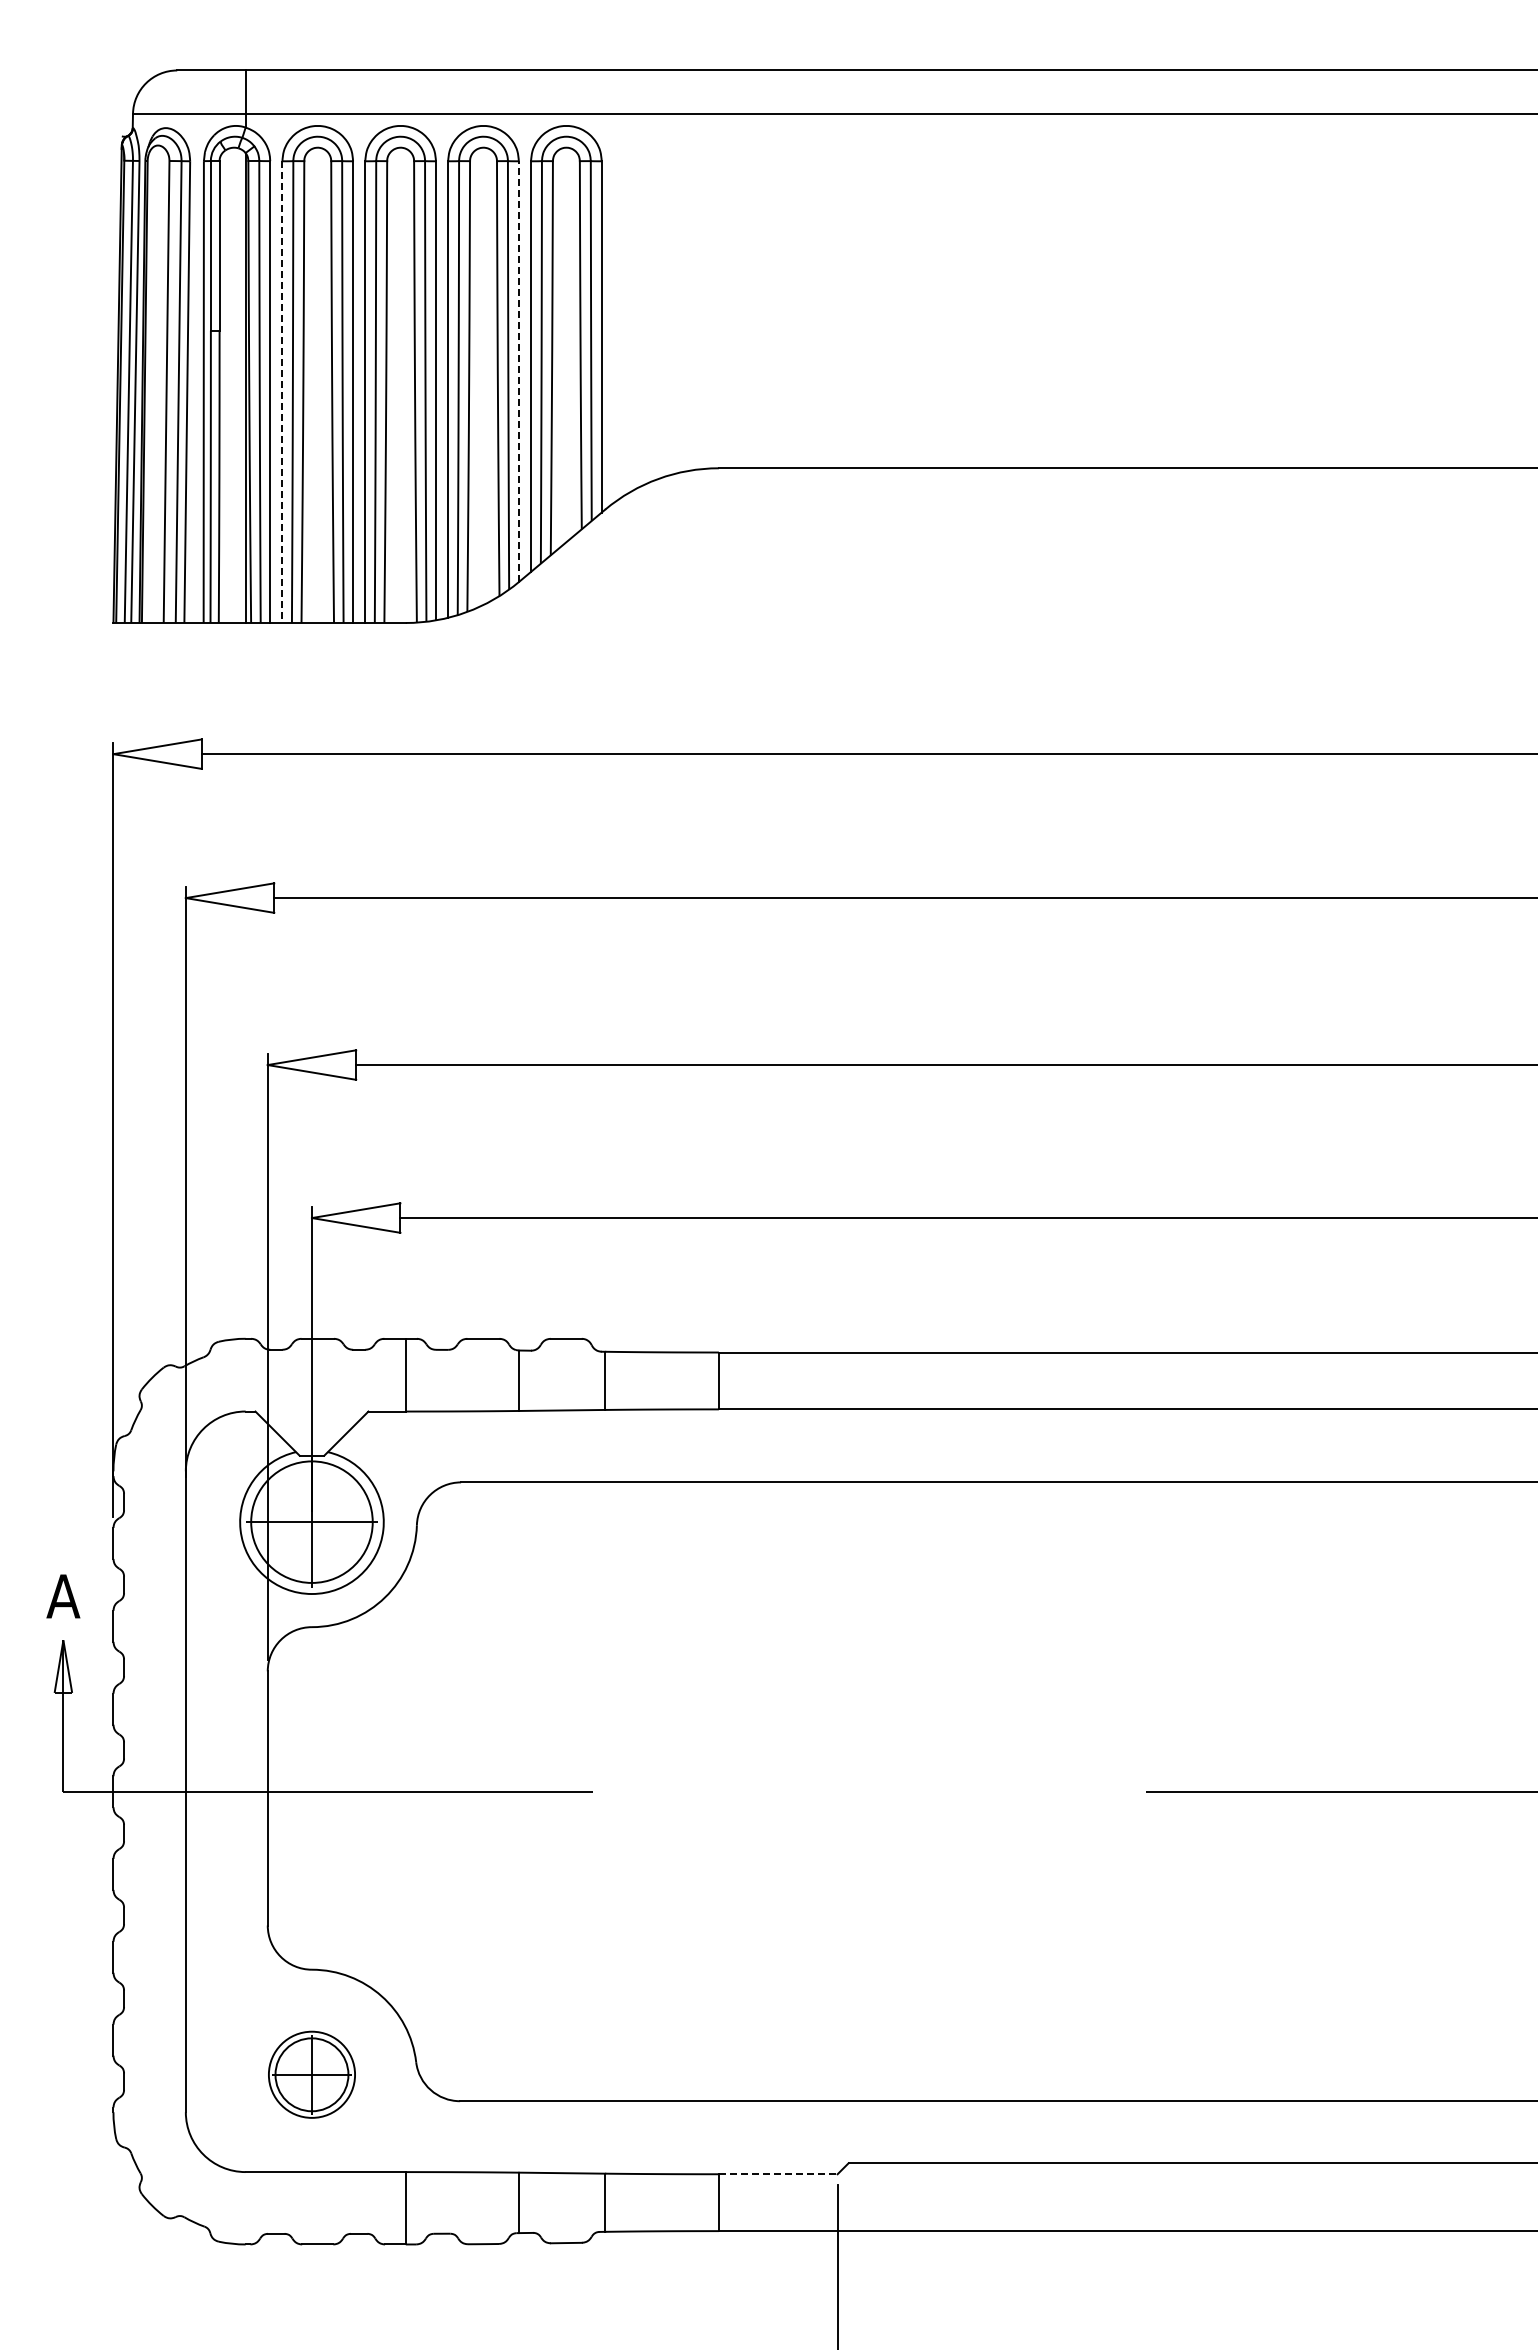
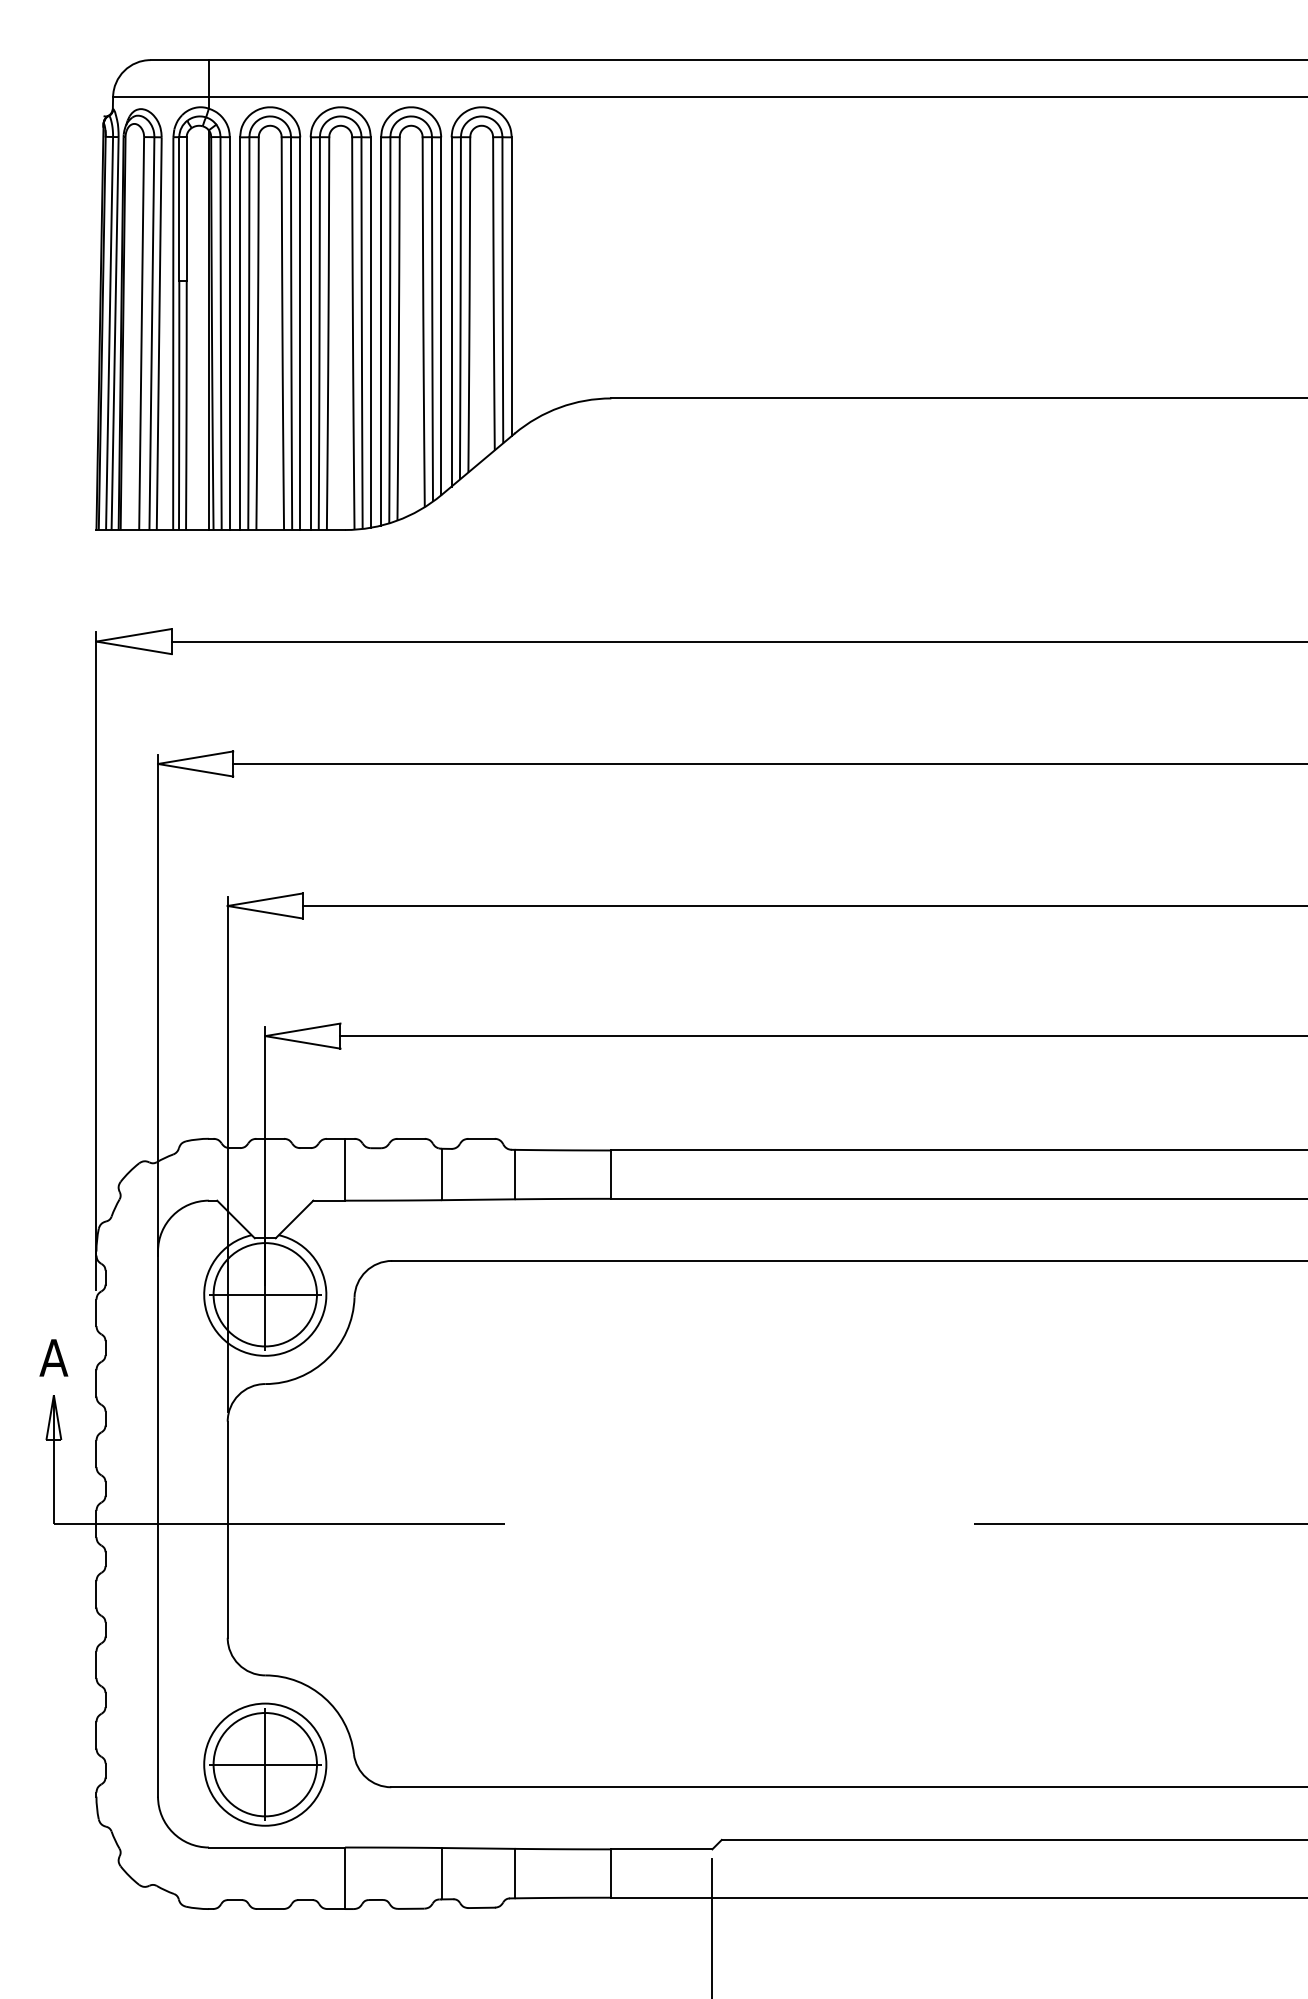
line: (518, 371) -> (440, 316), dashed -> solid
line: (282, 392) -> (240, 333), dashed -> solid
part: (311, 2074) -> (264, 1764), size x1.67
line: (778, 2174) -> (662, 1849), dashed -> solid

